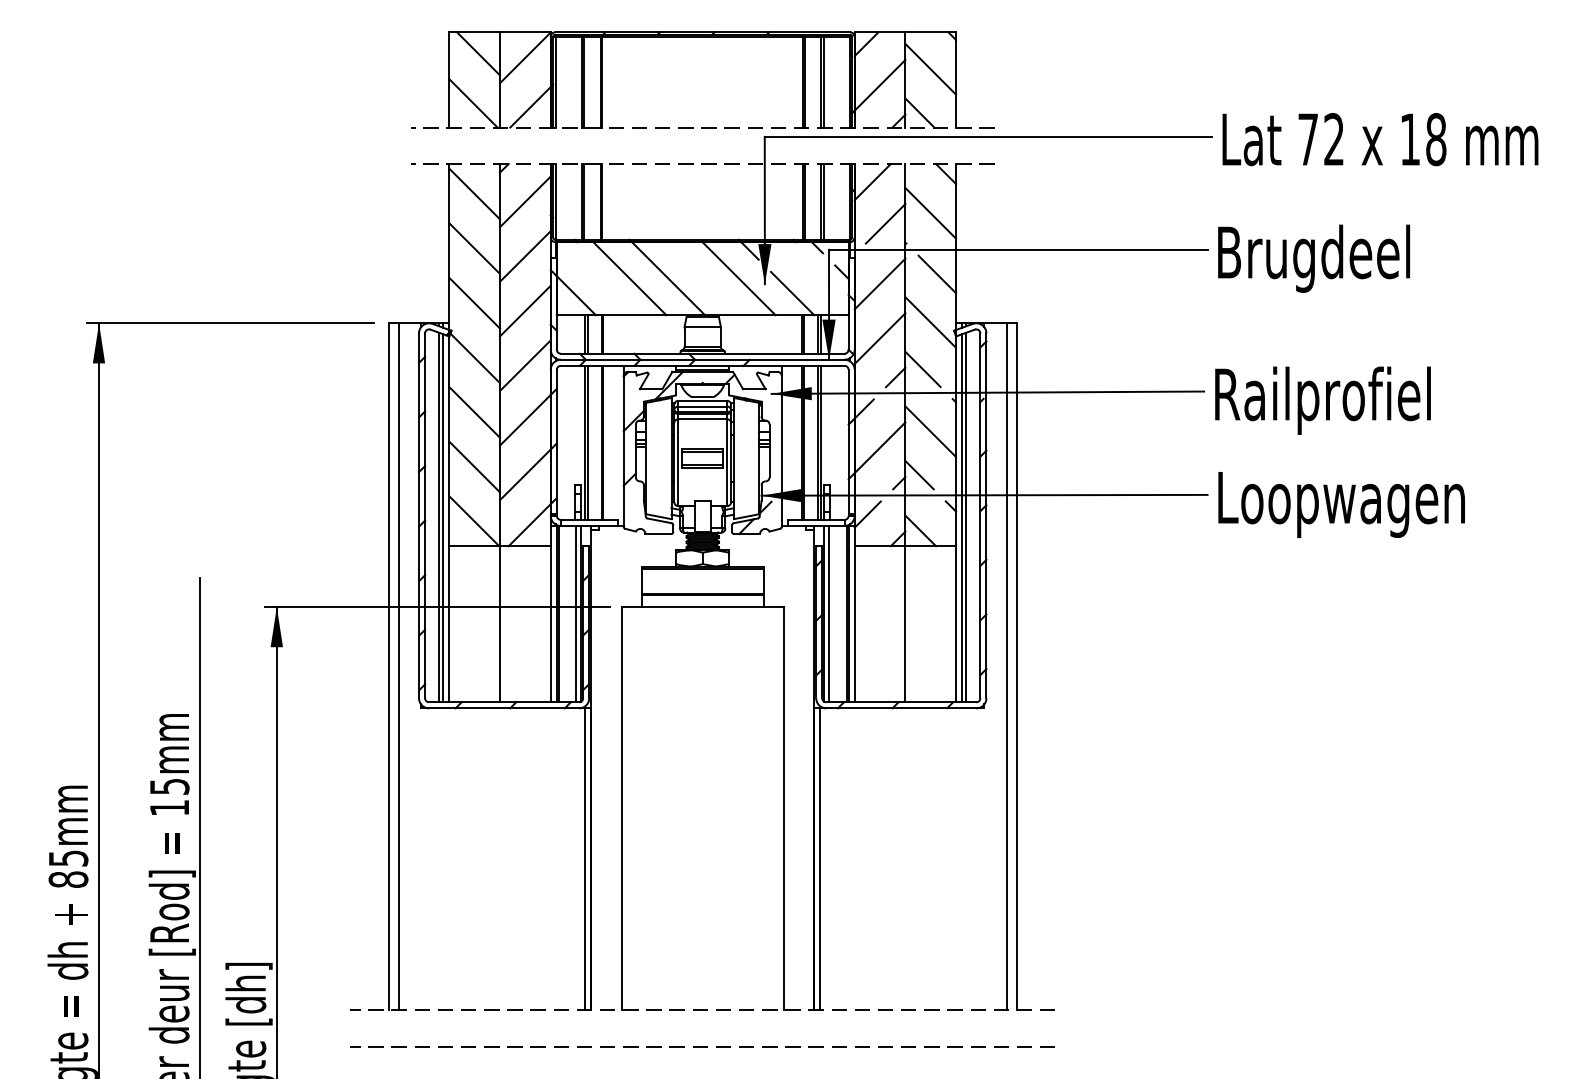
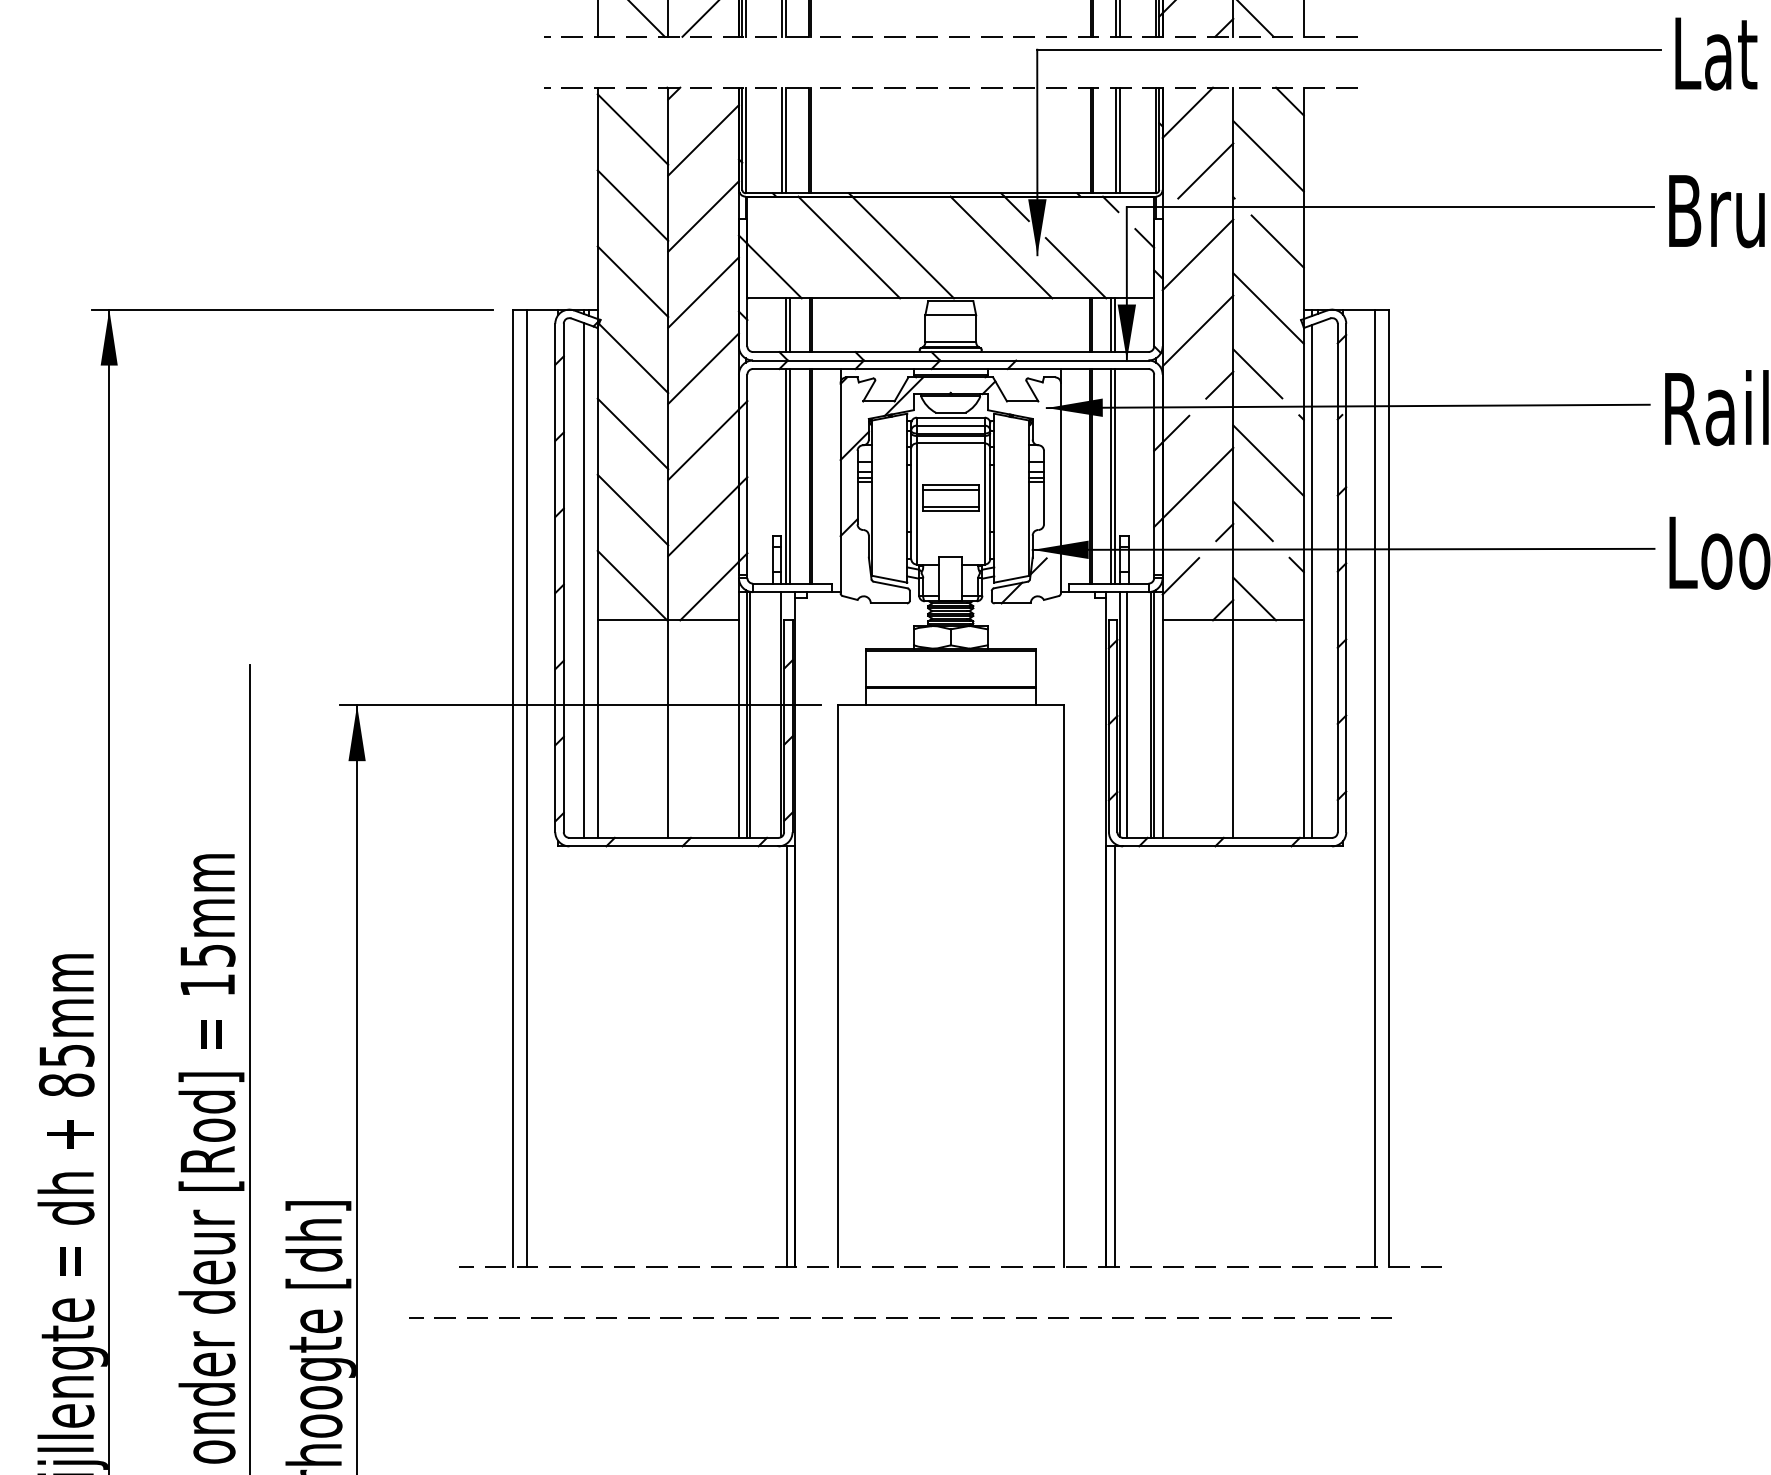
line: (966, 517) -> (1318, 580), removed
line: (443, 518) -> (589, 581), removed
line: (576, 613) -> (774, 714), removed
line: (702, 1046) -> (900, 1317), moved

